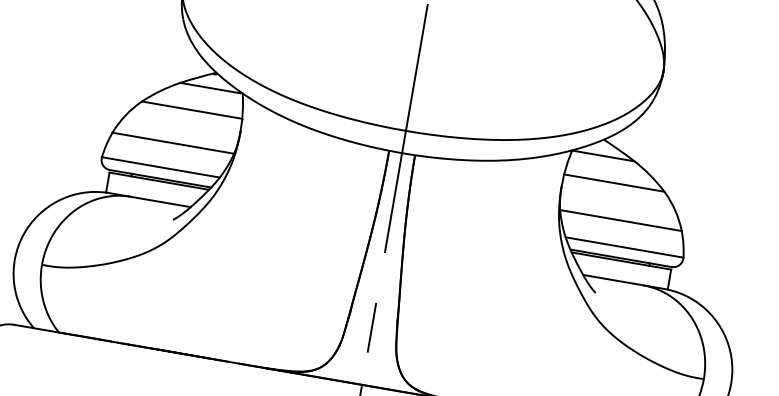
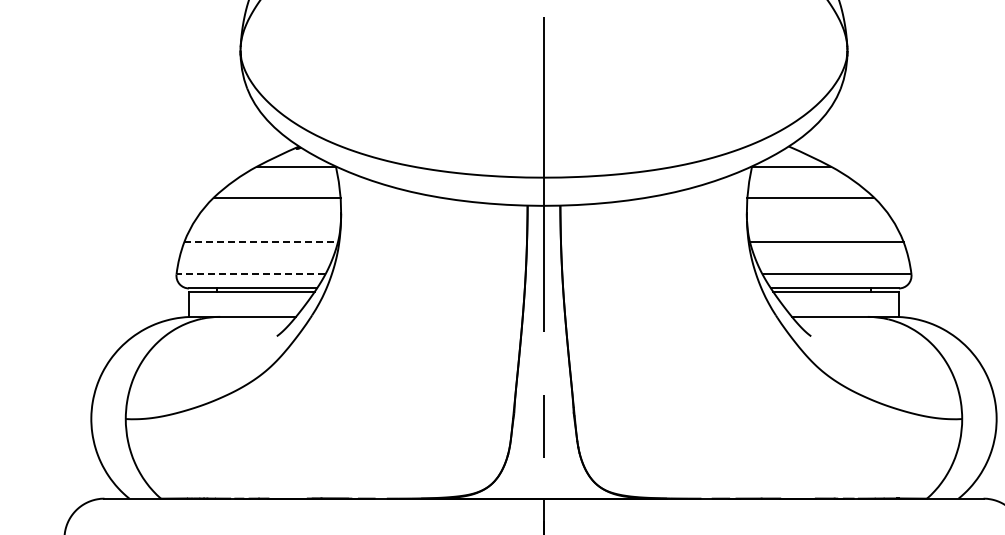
line: (173, 143) -> (261, 242), solid -> dashed
line: (160, 167) -> (250, 274), solid -> dashed

